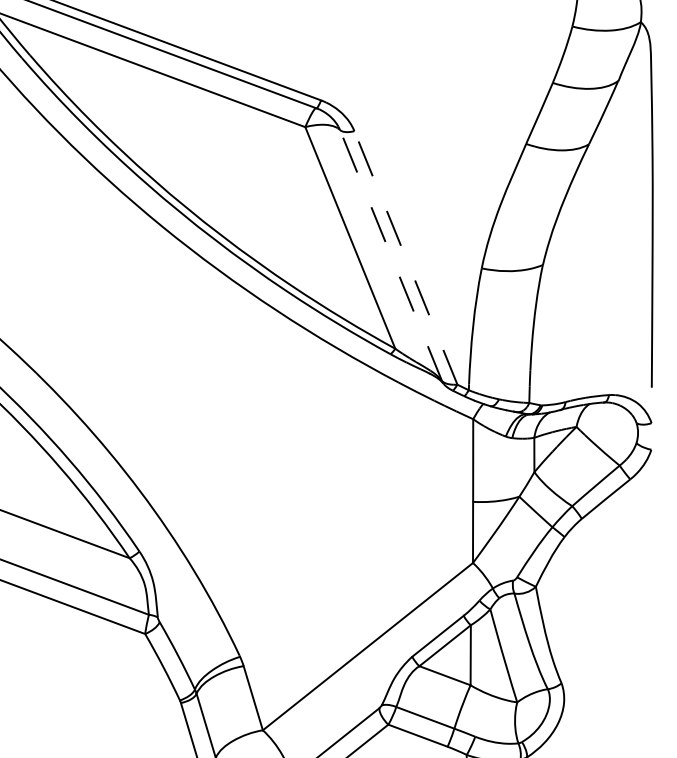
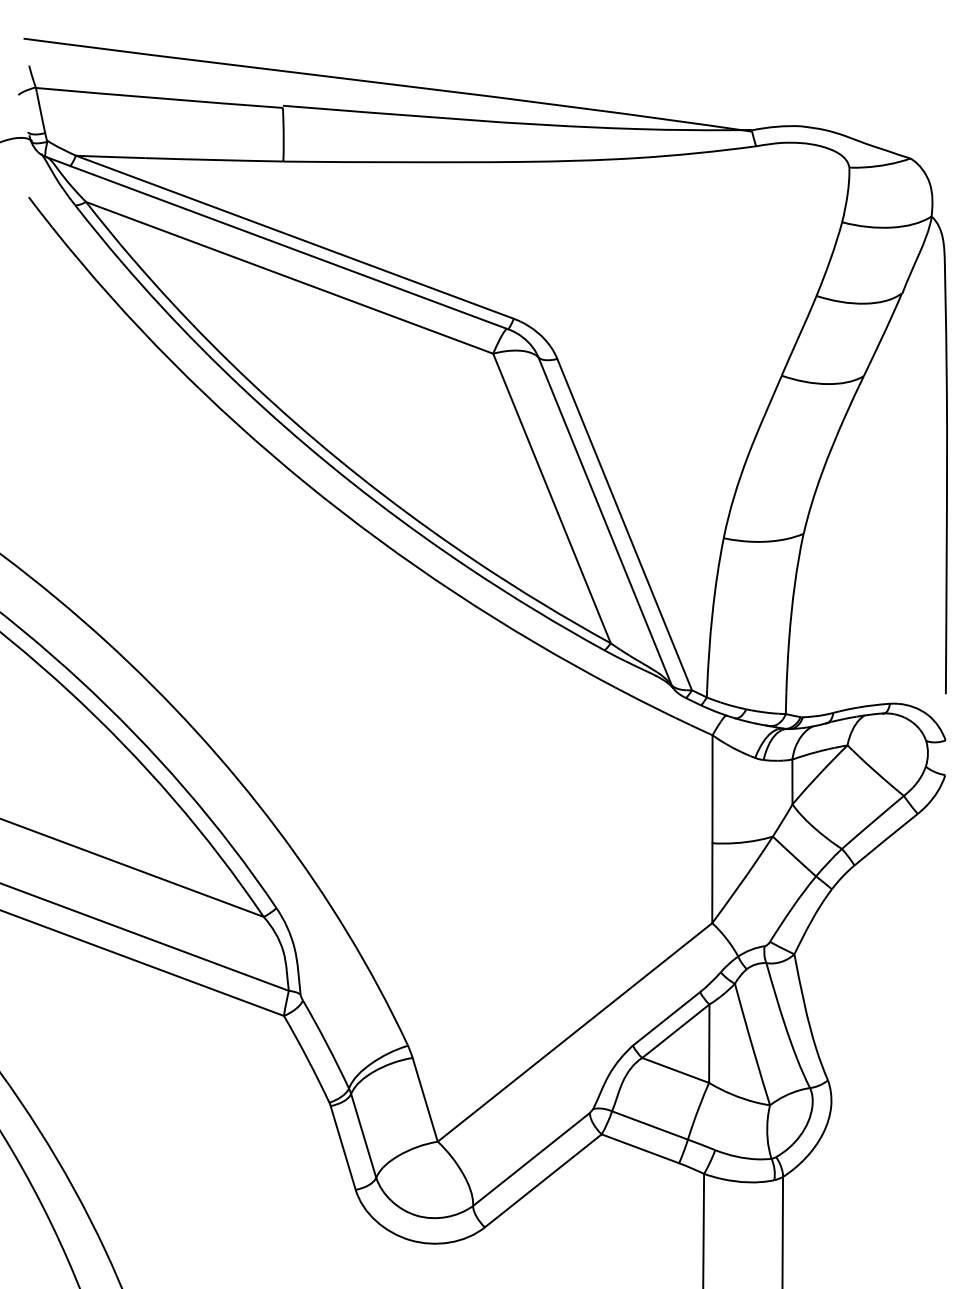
line: (391, 255) -> (605, 521), dashed -> solid
line: (405, 257) -> (624, 524), dashed -> solid

